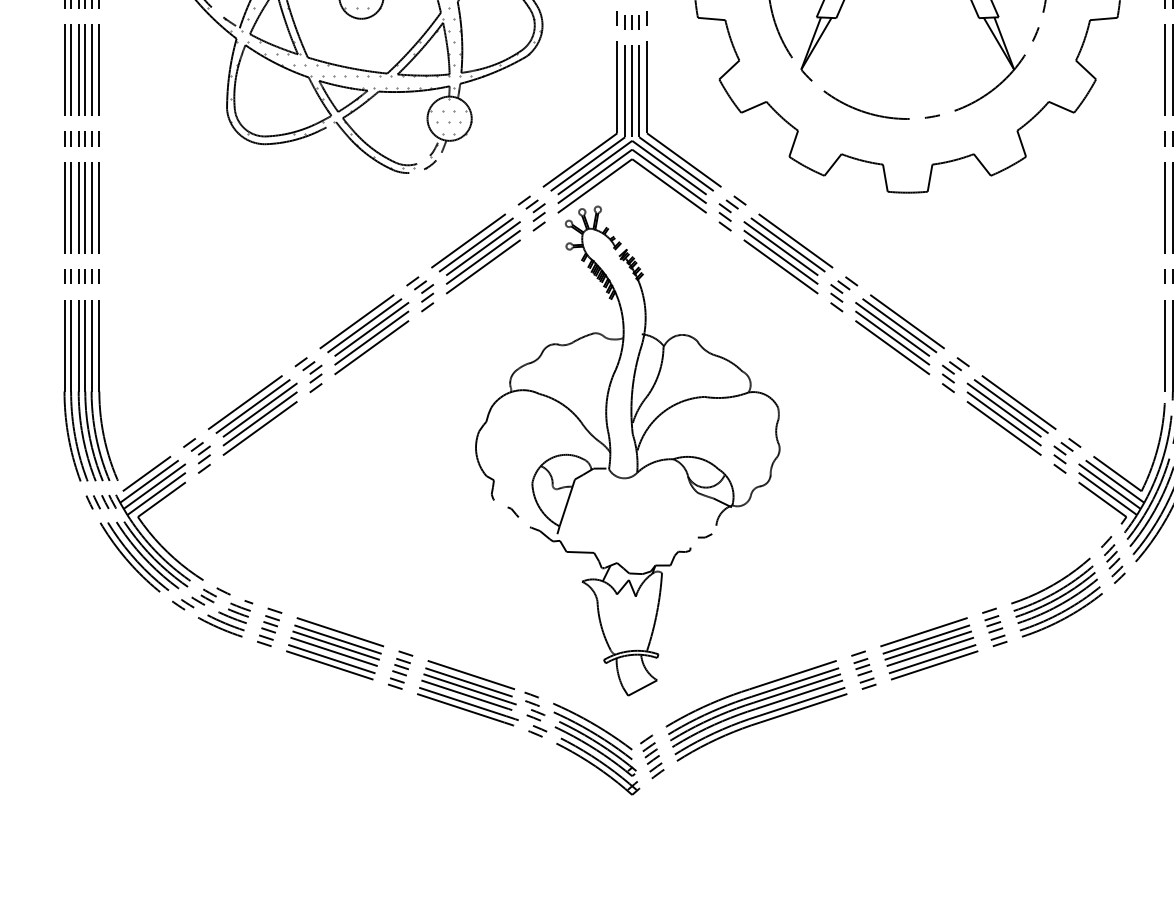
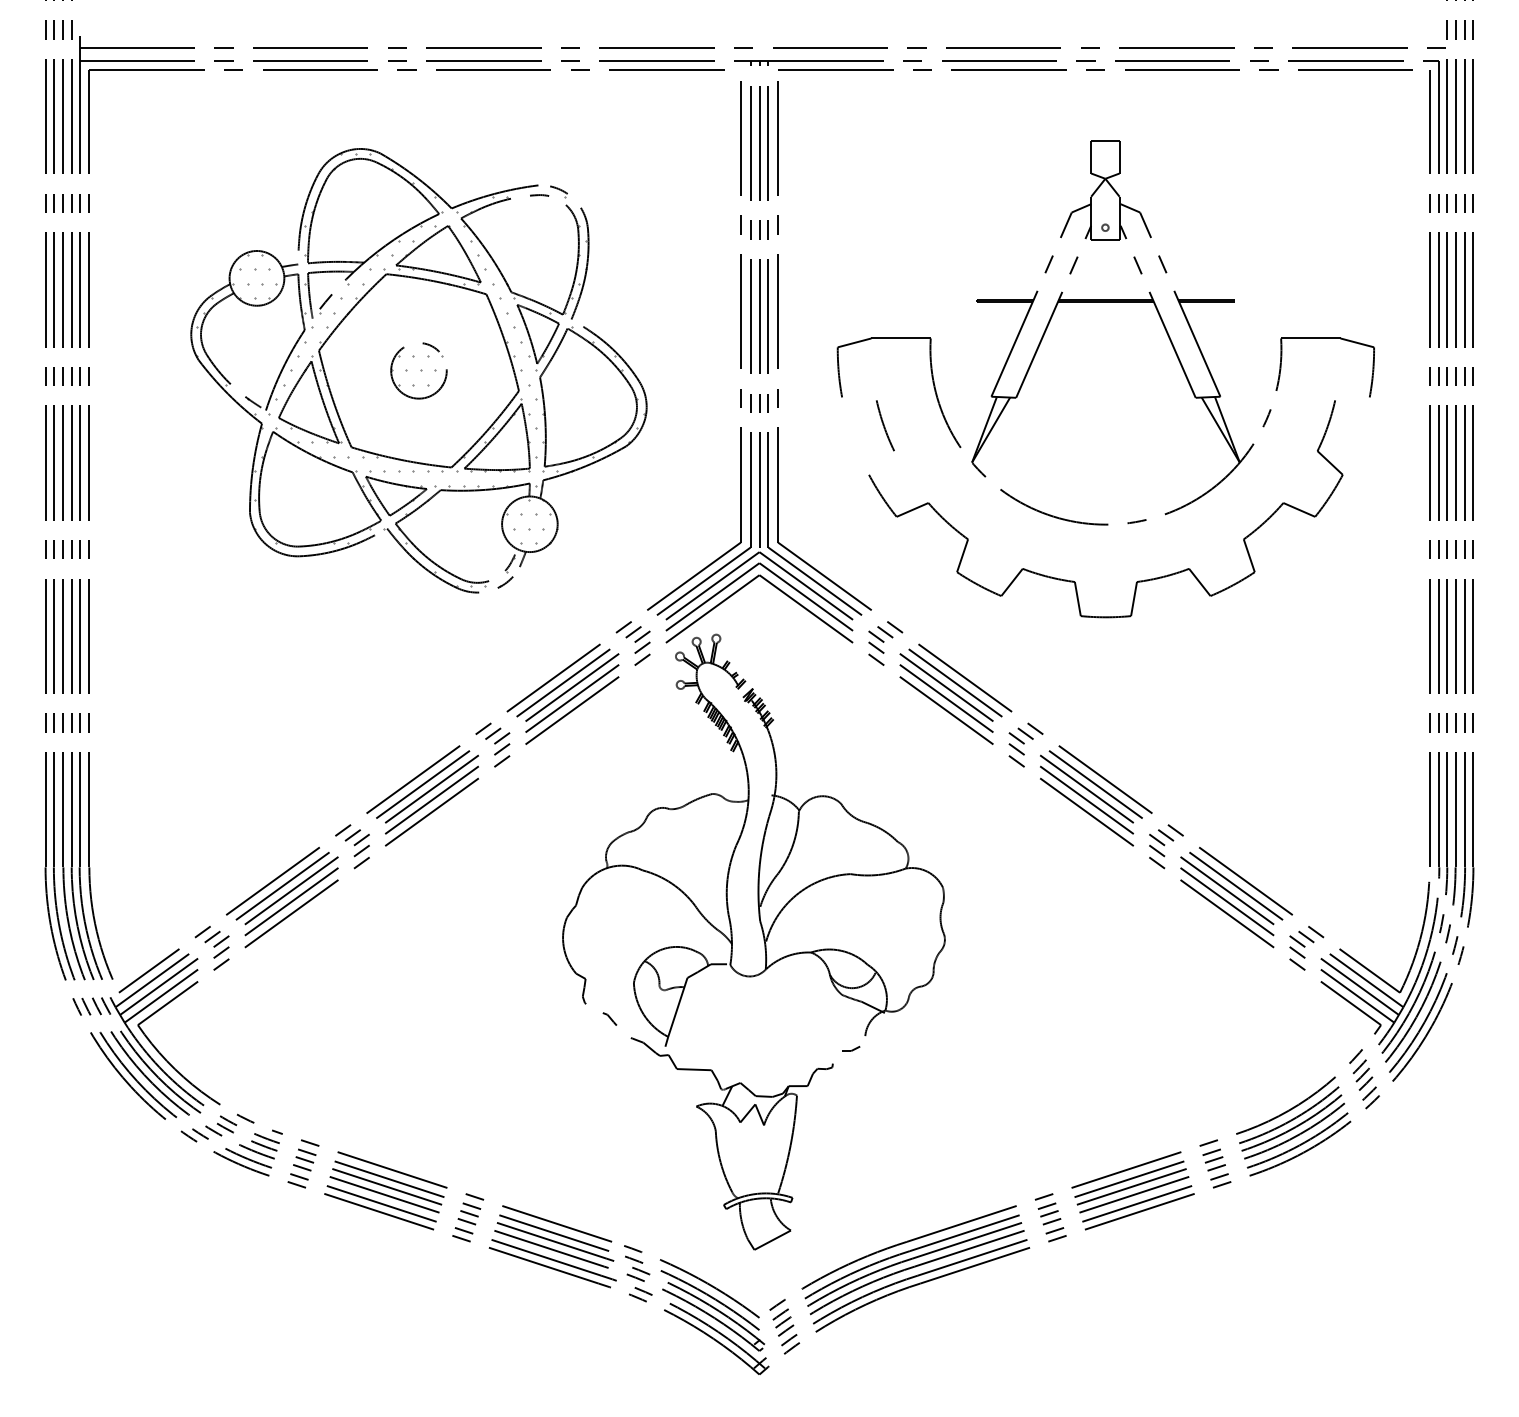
line: (711, 18) -> (859, 398), removed
line: (1103, 18) -> (1352, 398), removed
line: (729, 69) -> (881, 462), removed

